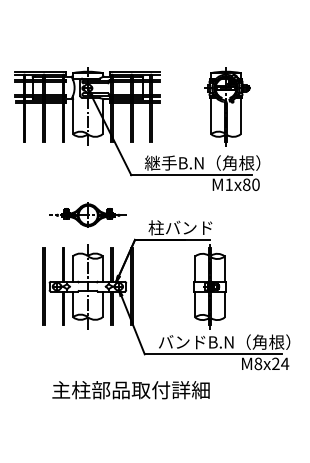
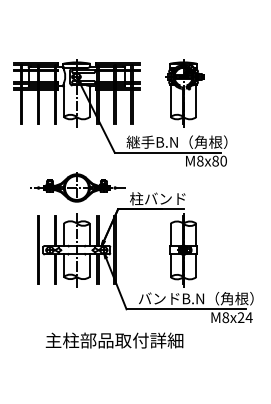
part: (227, 106) -> (184, 92), moved
text: (228, 184) -> (199, 160), M1x80 -> M8x80
part: (88, 214) -> (77, 187), size x1.43

